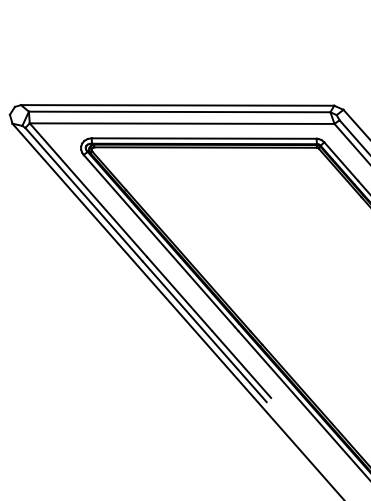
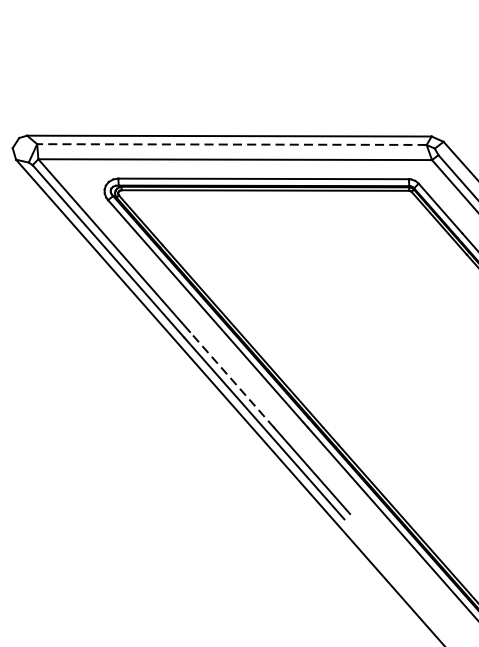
line: (179, 111) -> (231, 143), solid -> dashed
line: (179, 293) -> (231, 379), solid -> dashed

